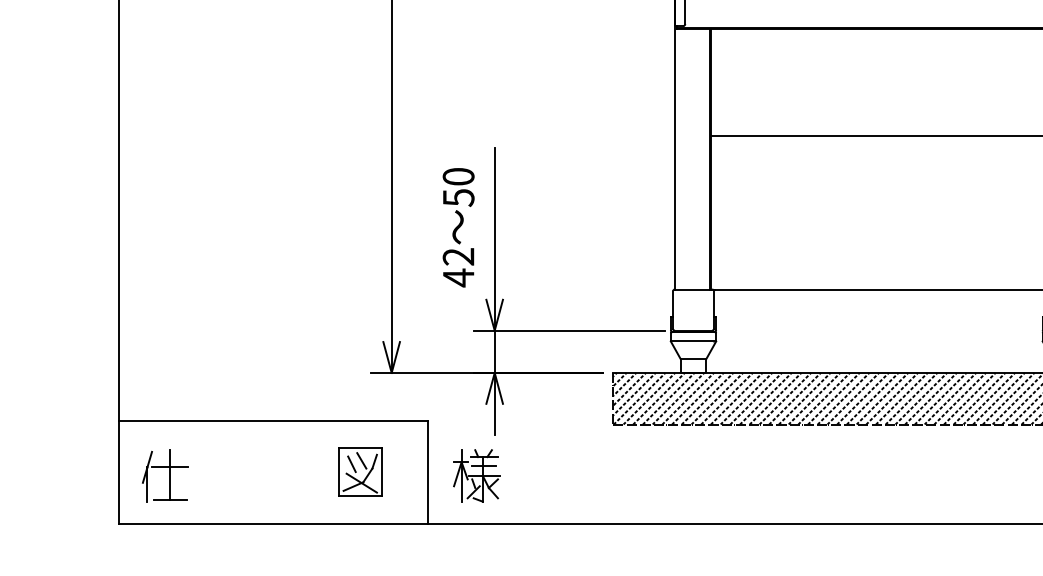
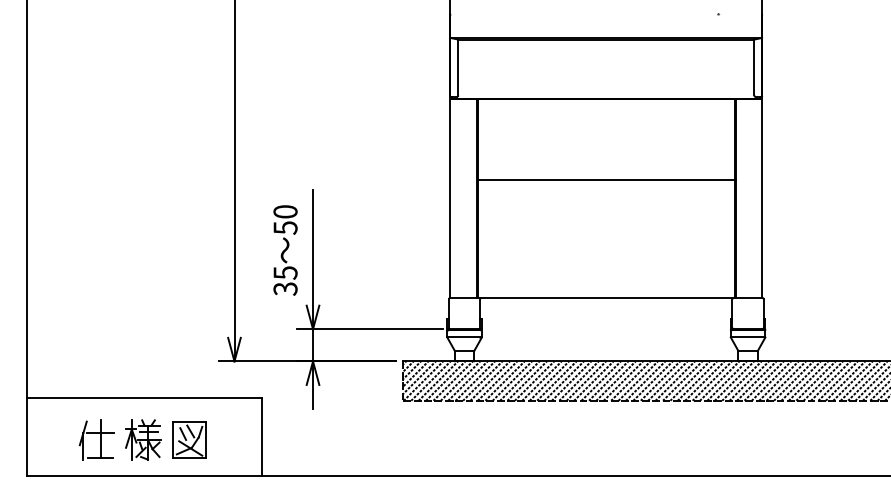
text: (458, 268) -> (285, 281), 42 -> 35
part: (360, 471) -> (189, 439), moved
part: (164, 475) -> (96, 439), moved
part: (476, 475) -> (143, 439), moved

